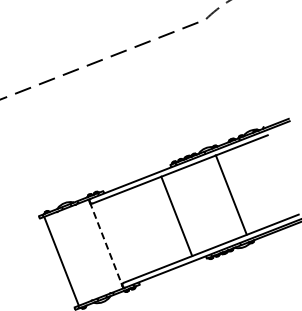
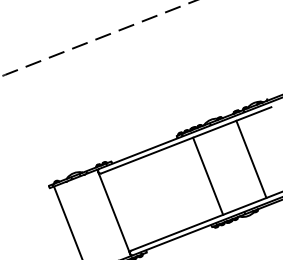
line: (230, 194) -> (250, 158), moved
line: (176, 216) -> (207, 176), moved
line: (106, 244) -> (114, 213), dashed -> solid

